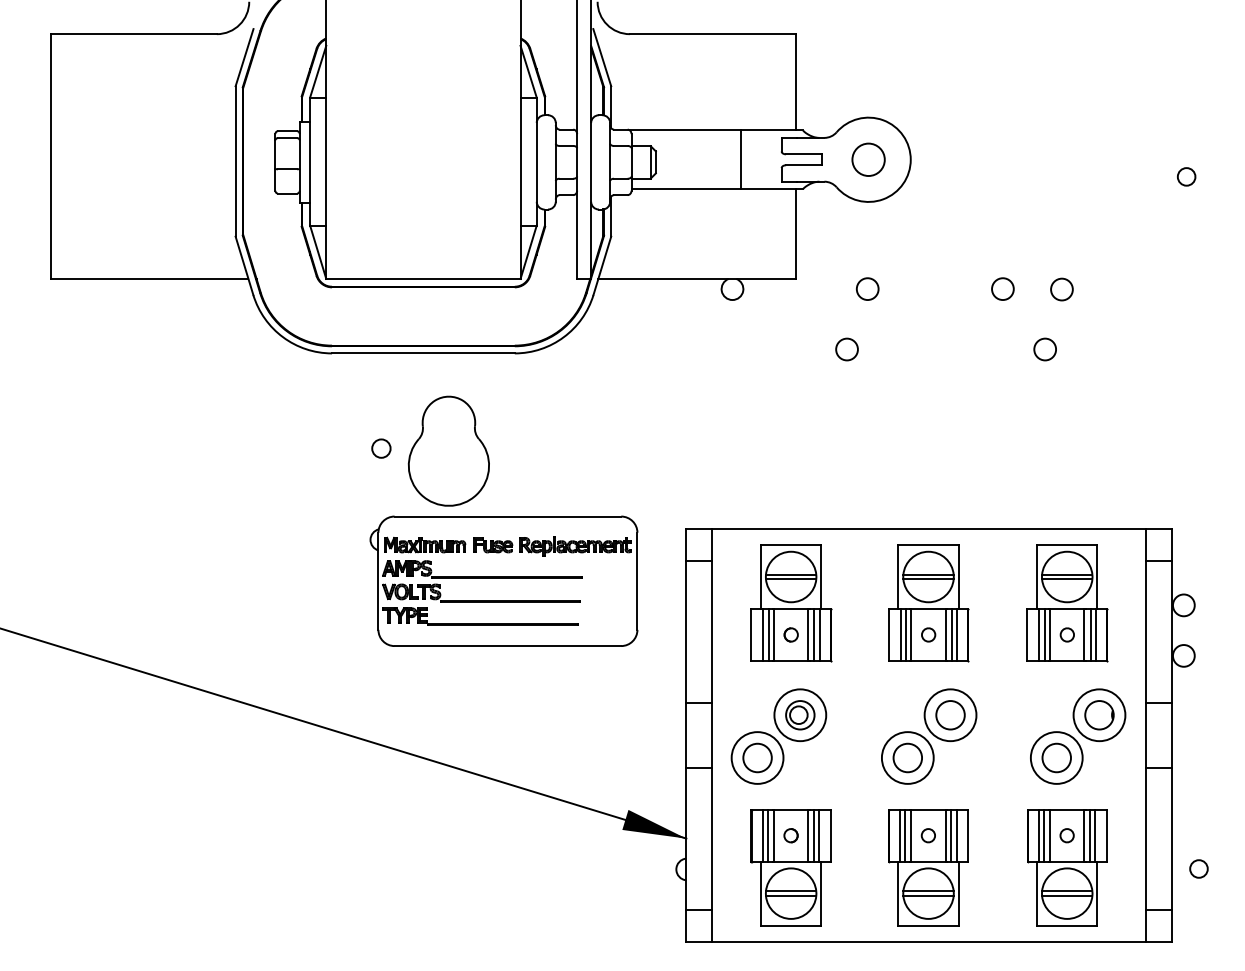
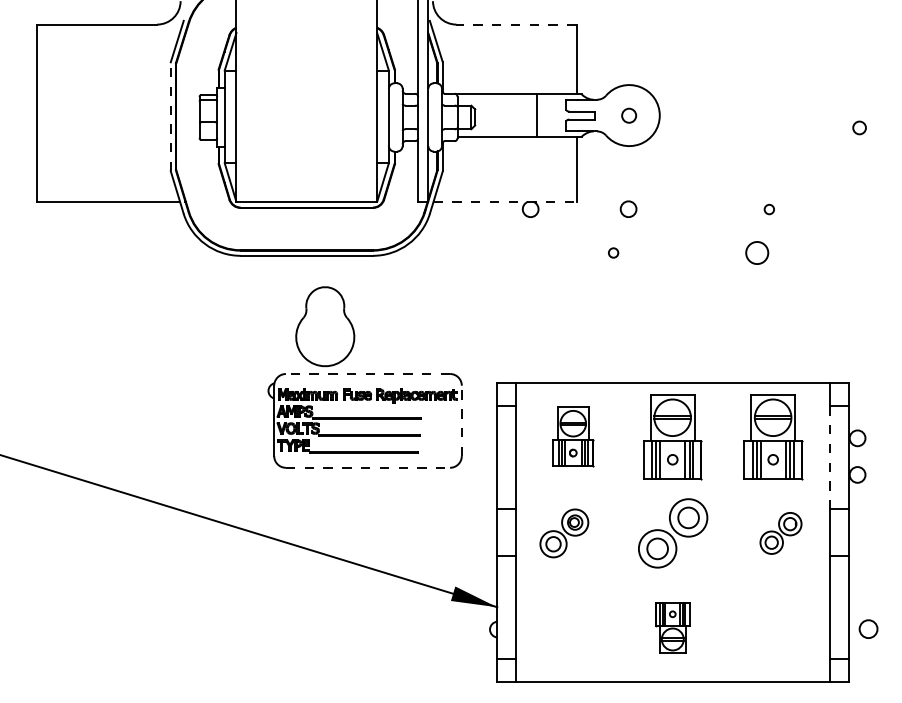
line: (711, 34) -> (515, 24), solid -> dashed
circle: (867, 159) -> (628, 115), size x0.6
line: (235, 161) -> (170, 116), solid -> dashed
line: (697, 278) -> (505, 201), solid -> dashed
circle: (1002, 288) -> (726, 208), removed
circle: (1062, 289) -> (769, 209), size x0.6
circle: (846, 348) -> (613, 252), size x0.6
circle: (1044, 348) -> (756, 252), size x1.4
circle: (380, 448) -> (275, 324), removed
line: (507, 517) -> (367, 374), solid -> dashed
line: (636, 580) -> (461, 420), solid -> dashed
part: (791, 604) -> (573, 437), size x0.7
line: (1146, 633) -> (830, 458), solid -> dashed
line: (508, 645) -> (368, 467), solid -> dashed
part: (779, 736) -> (564, 533), size x0.7
part: (1077, 736) -> (780, 533), size x0.6
part: (790, 866) -> (572, 627), removed
part: (928, 866) -> (672, 627), size x0.6
part: (1066, 866) -> (772, 627), removed
circle: (1198, 869) -> (868, 629), size x1.4

